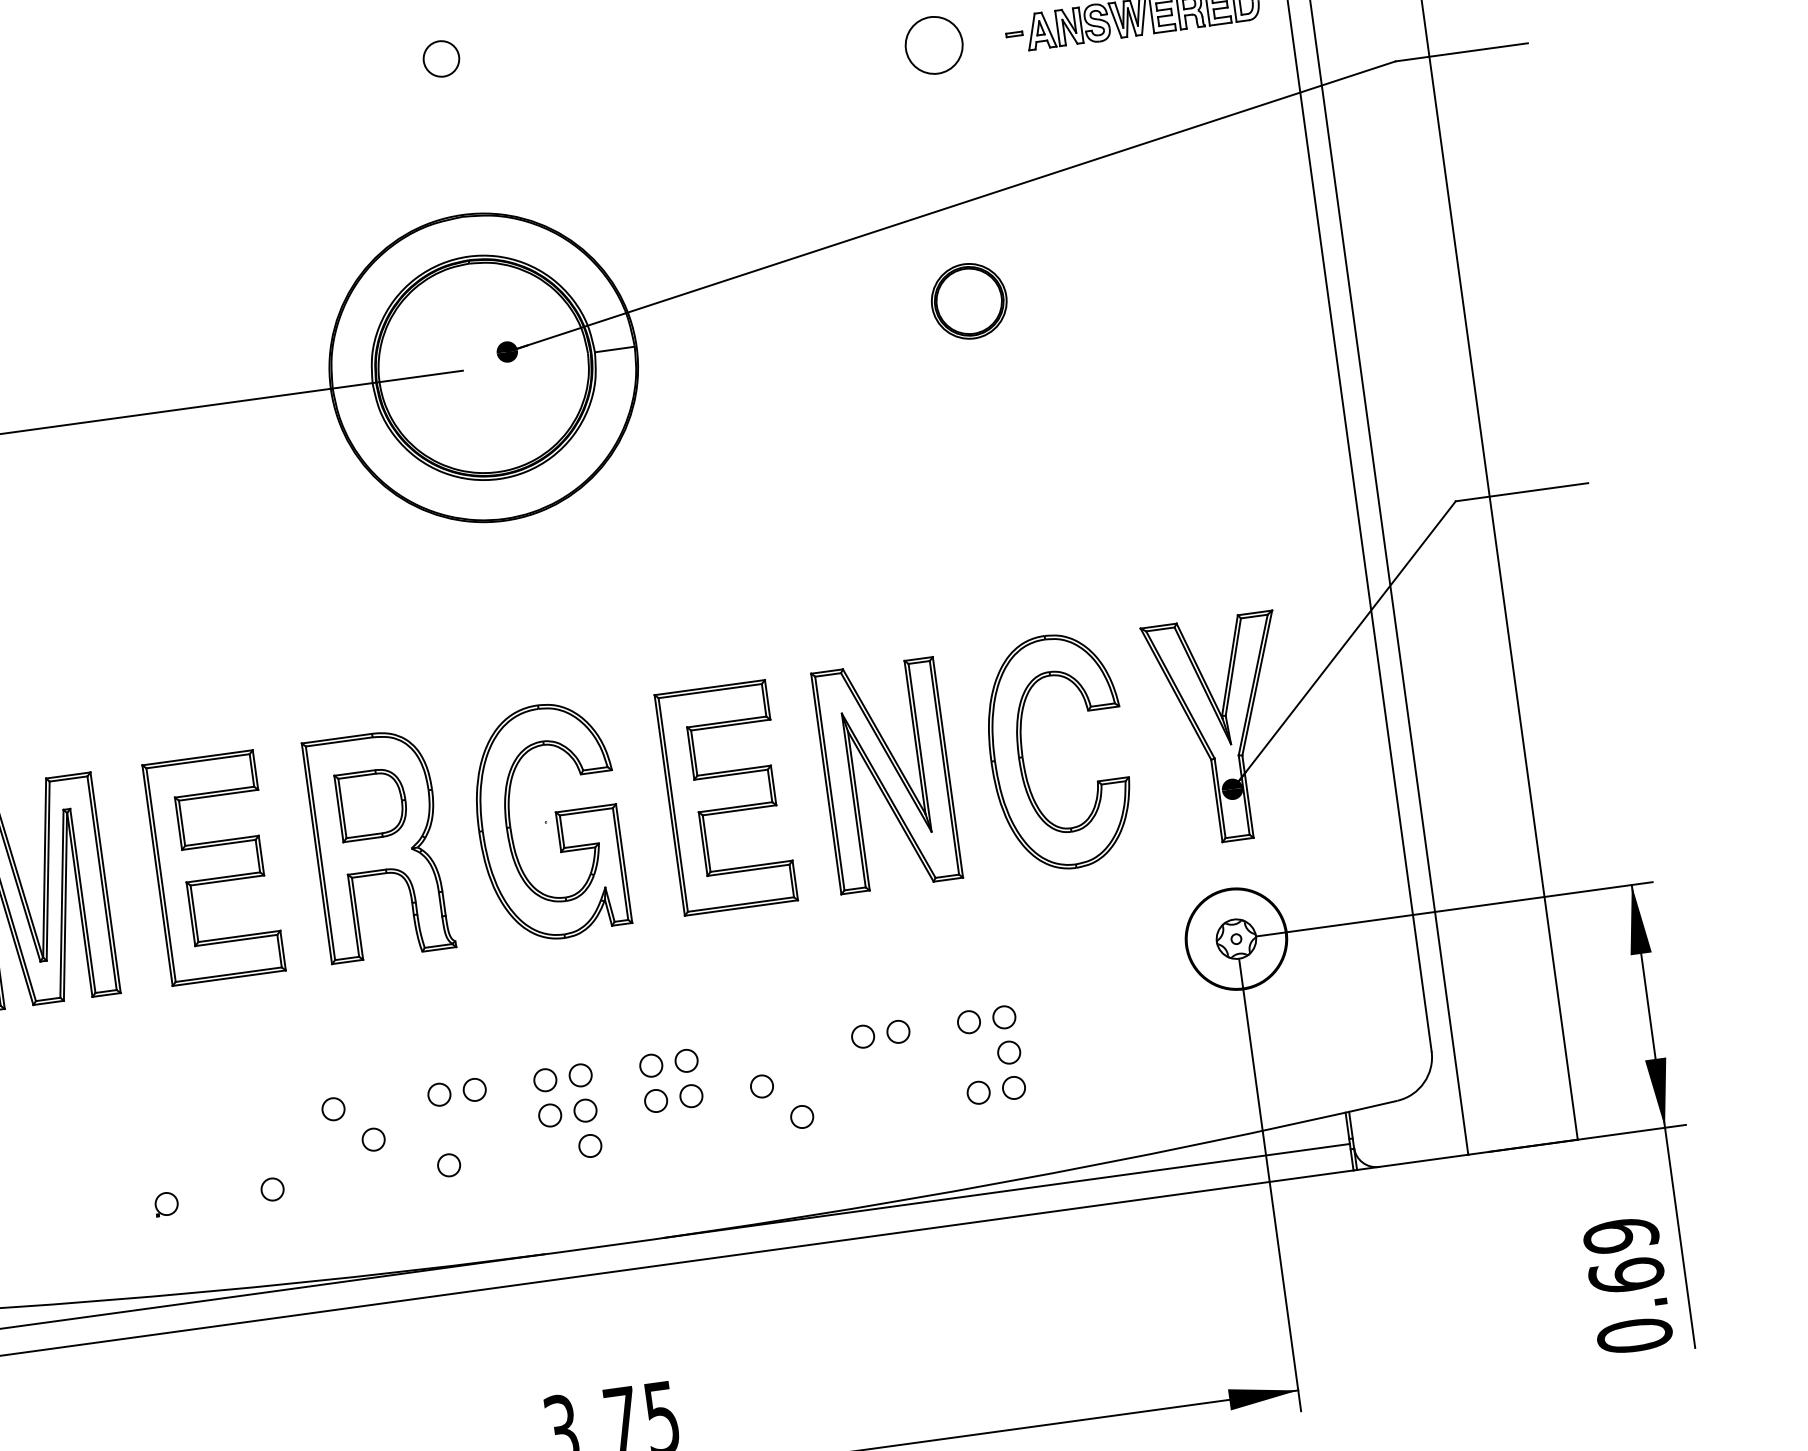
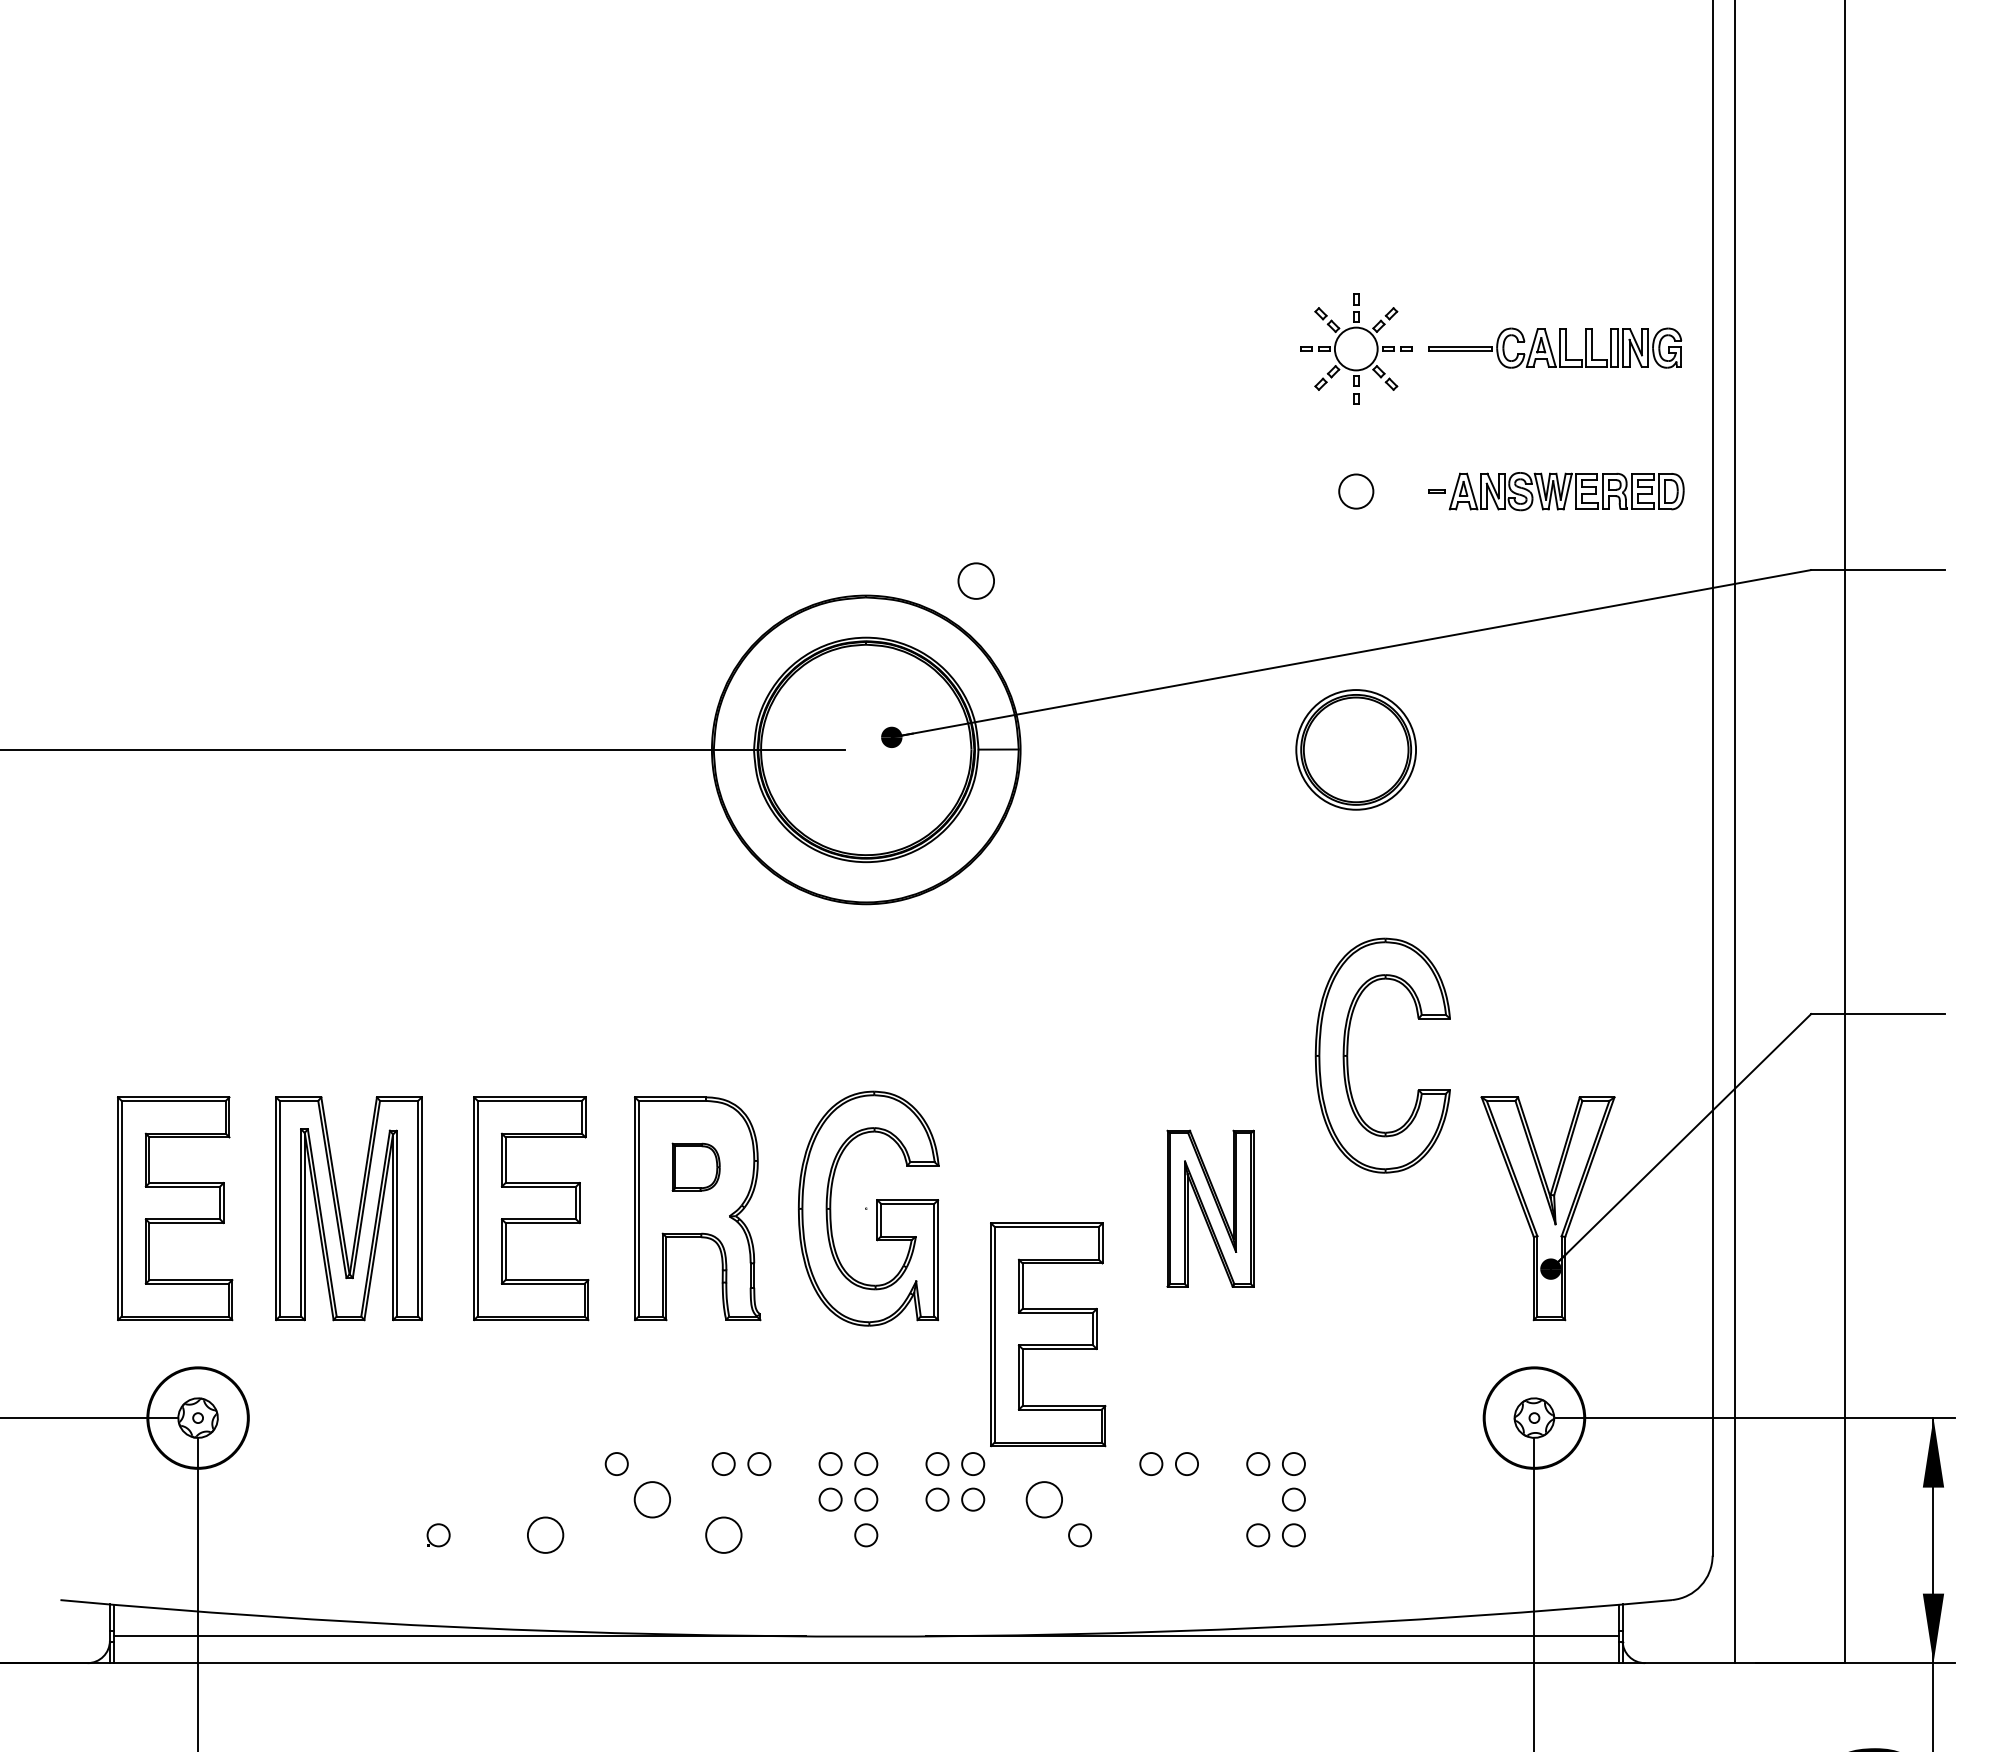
circle: (933, 45) -> (1355, 491), size x0.6
circle: (440, 58) -> (975, 580), moved
part: (969, 300) -> (1356, 749), size x1.6
part: (1023, 756) -> (1348, 1055), moved
part: (887, 775) -> (1210, 1208), size x0.7
part: (726, 797) -> (1048, 1334), moved
part: (371, 803) -> (695, 1166), size x0.7
circle: (762, 1086) -> (1044, 1499), size x1.6
circle: (373, 1139) -> (652, 1499), size x1.6
circle: (448, 1165) -> (723, 1535), size x1.6
circle: (272, 1189) -> (545, 1535), size x1.6

